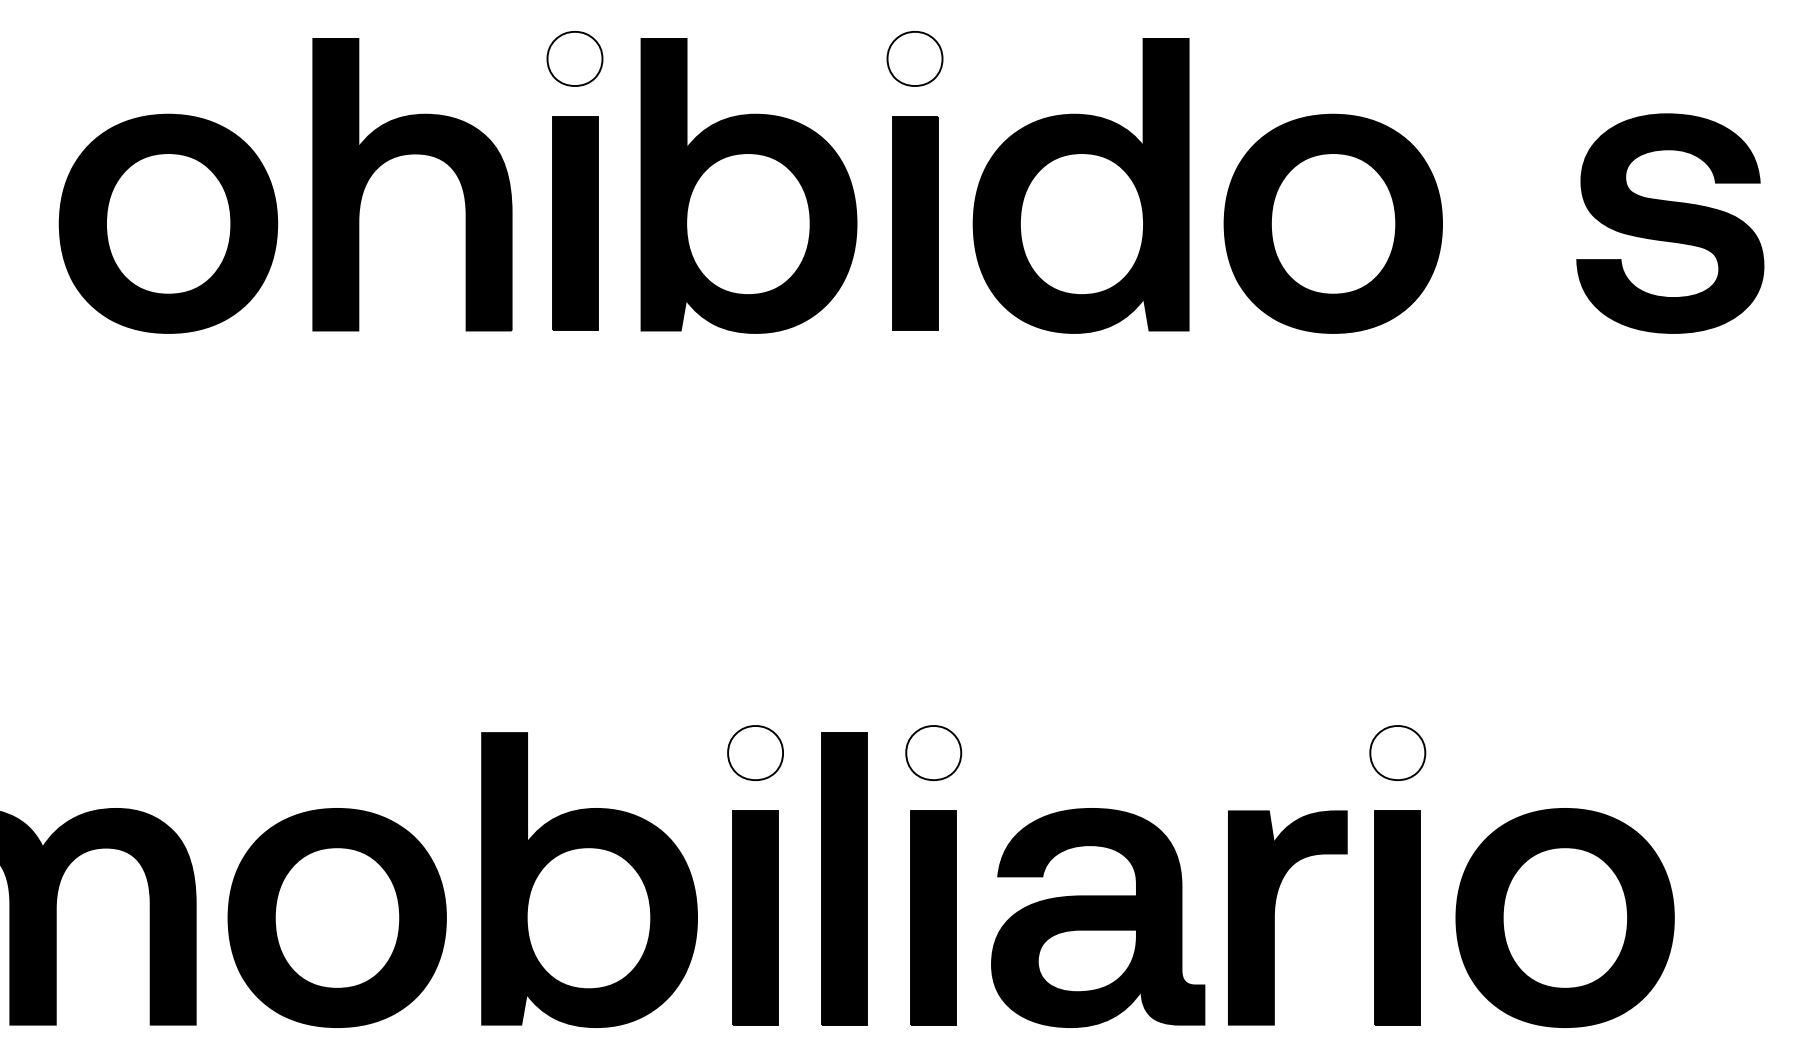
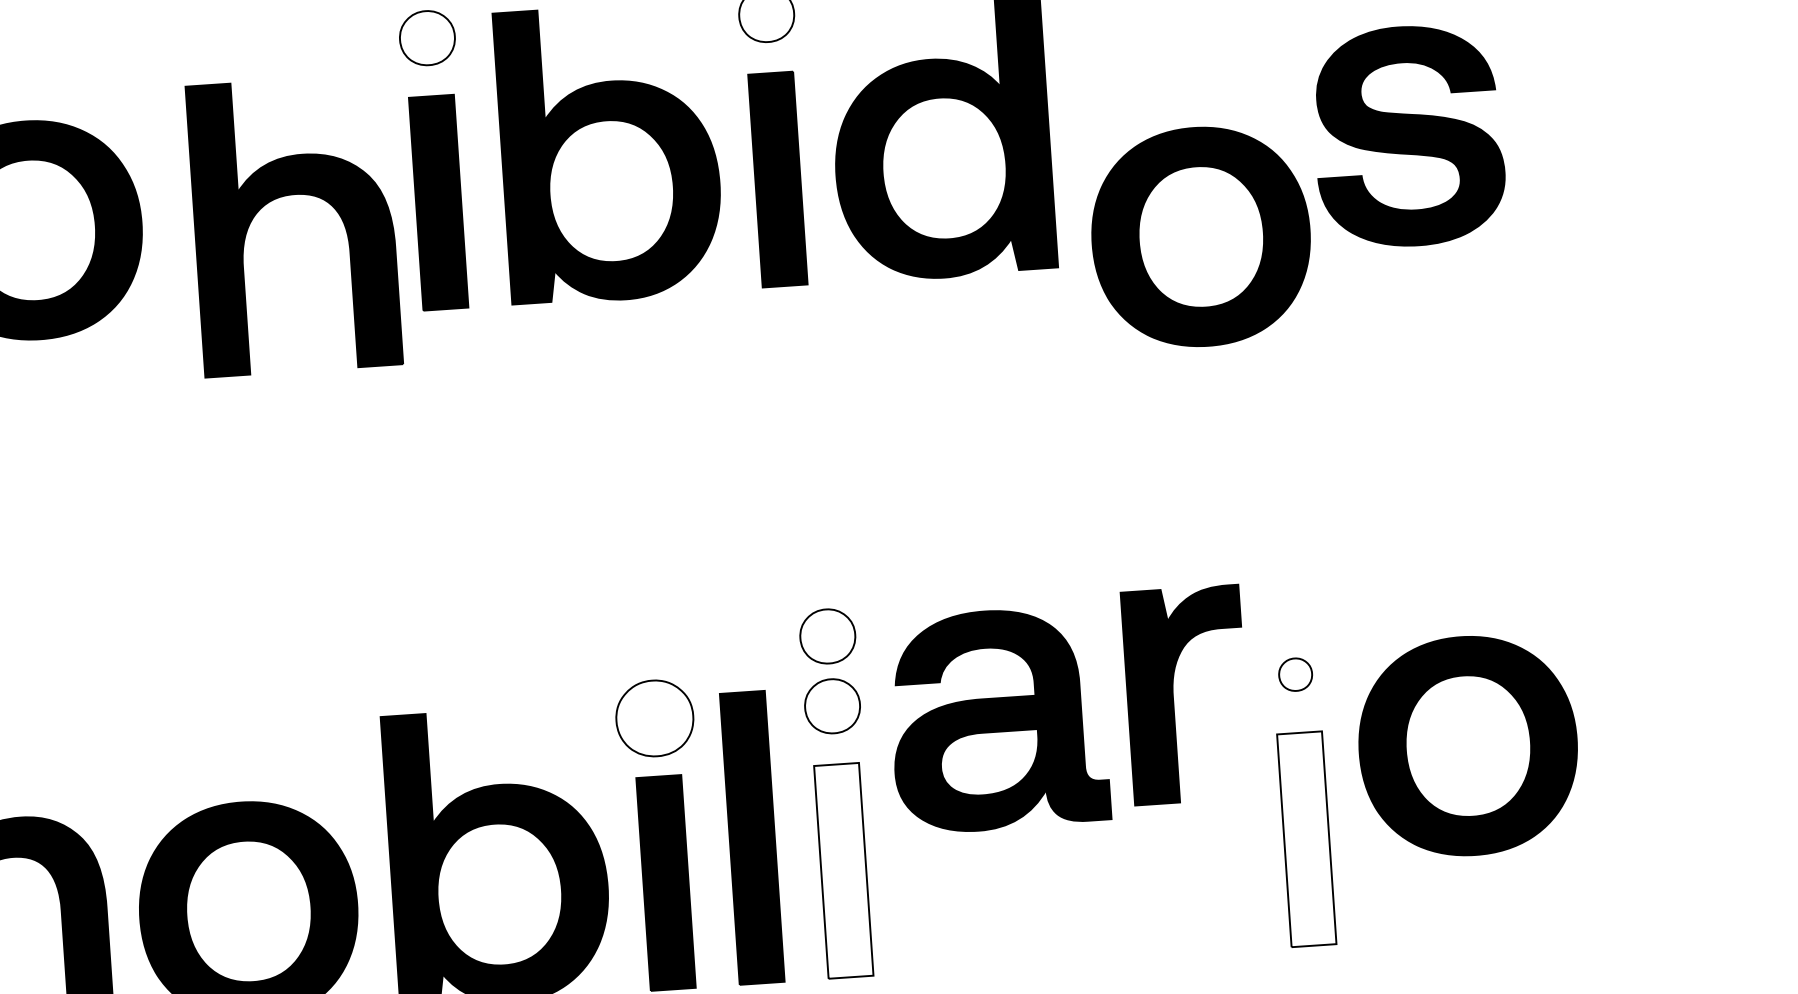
part: (405, 155) -> (285, 196), moved
part: (1332, 223) -> (1200, 236), moved
part: (1670, 223) -> (1408, 136), moved
part: (933, 682) -> (827, 635), added
part: (755, 752) -> (654, 717), size x1.4
part: (1397, 752) -> (1295, 674), size x0.6
fill: (933, 917) -> (843, 870), removed
part: (1098, 917) -> (998, 719), moved
part: (1274, 917) -> (1173, 695), moved
fill: (1397, 917) -> (1306, 838), removed
part: (1564, 917) -> (1467, 745), moved

